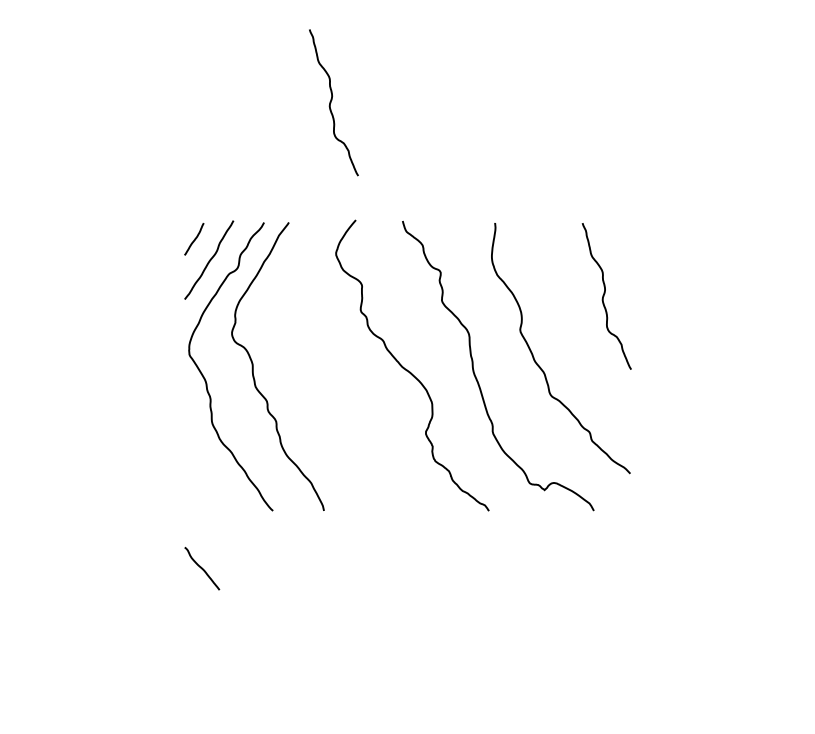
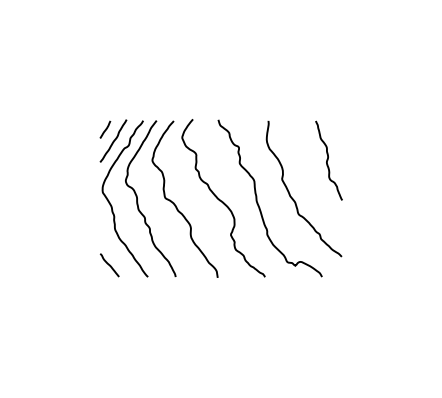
curve: (332, 102) -> (180, 55), removed
curve: (325, 378) -> (176, 205), added
line: (201, 568) -> (109, 265), moved

